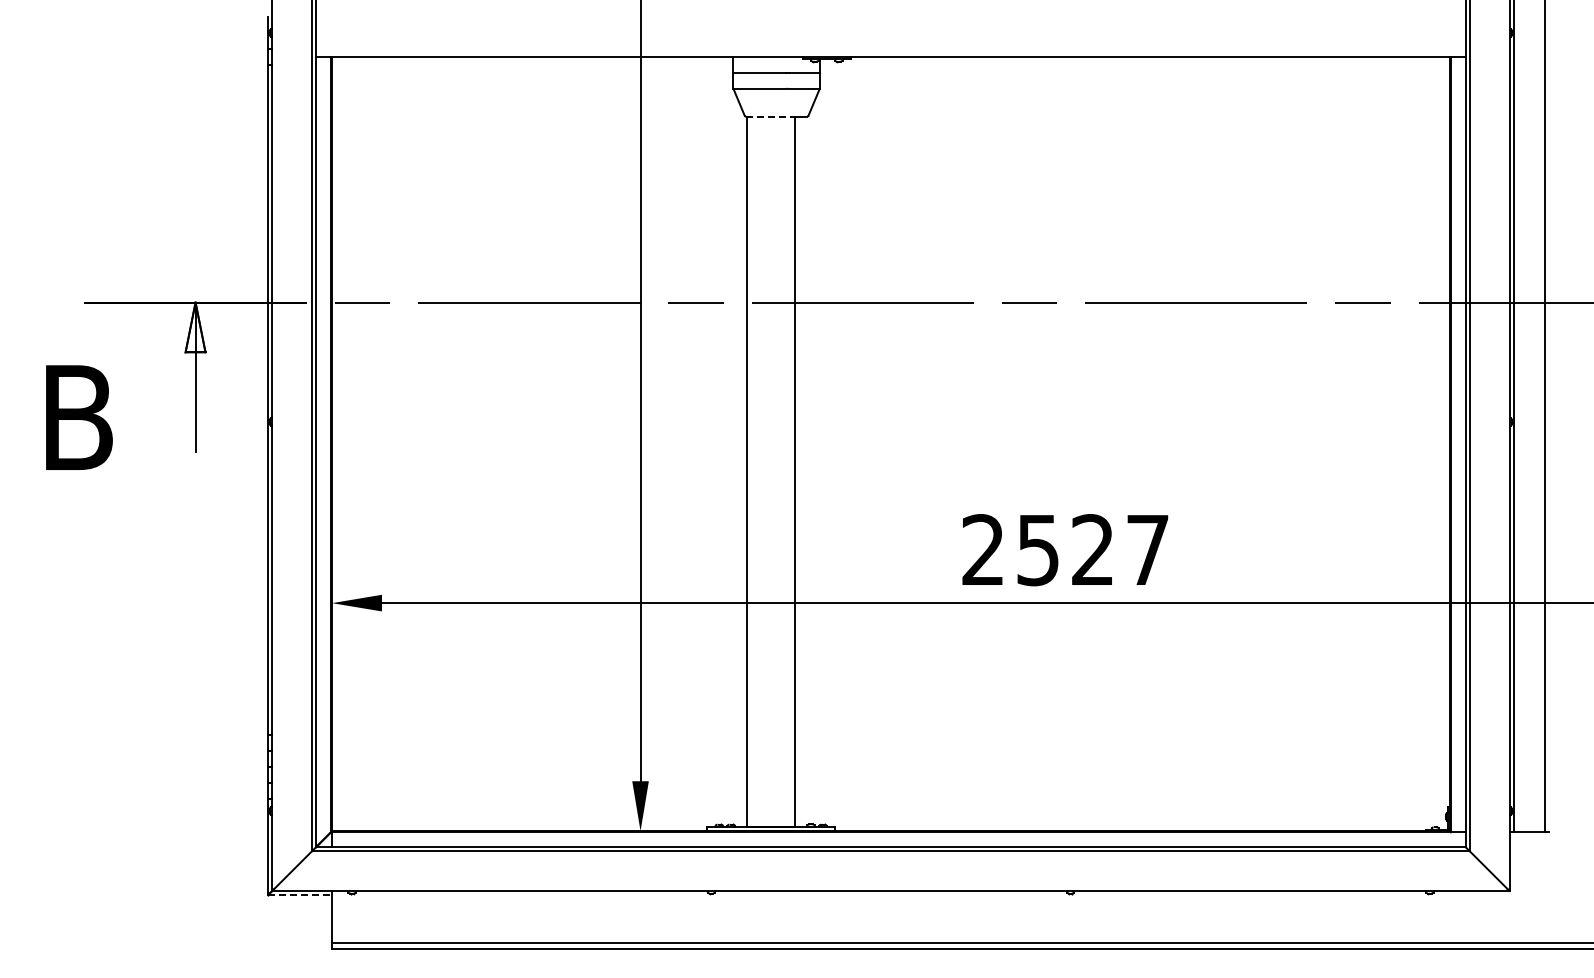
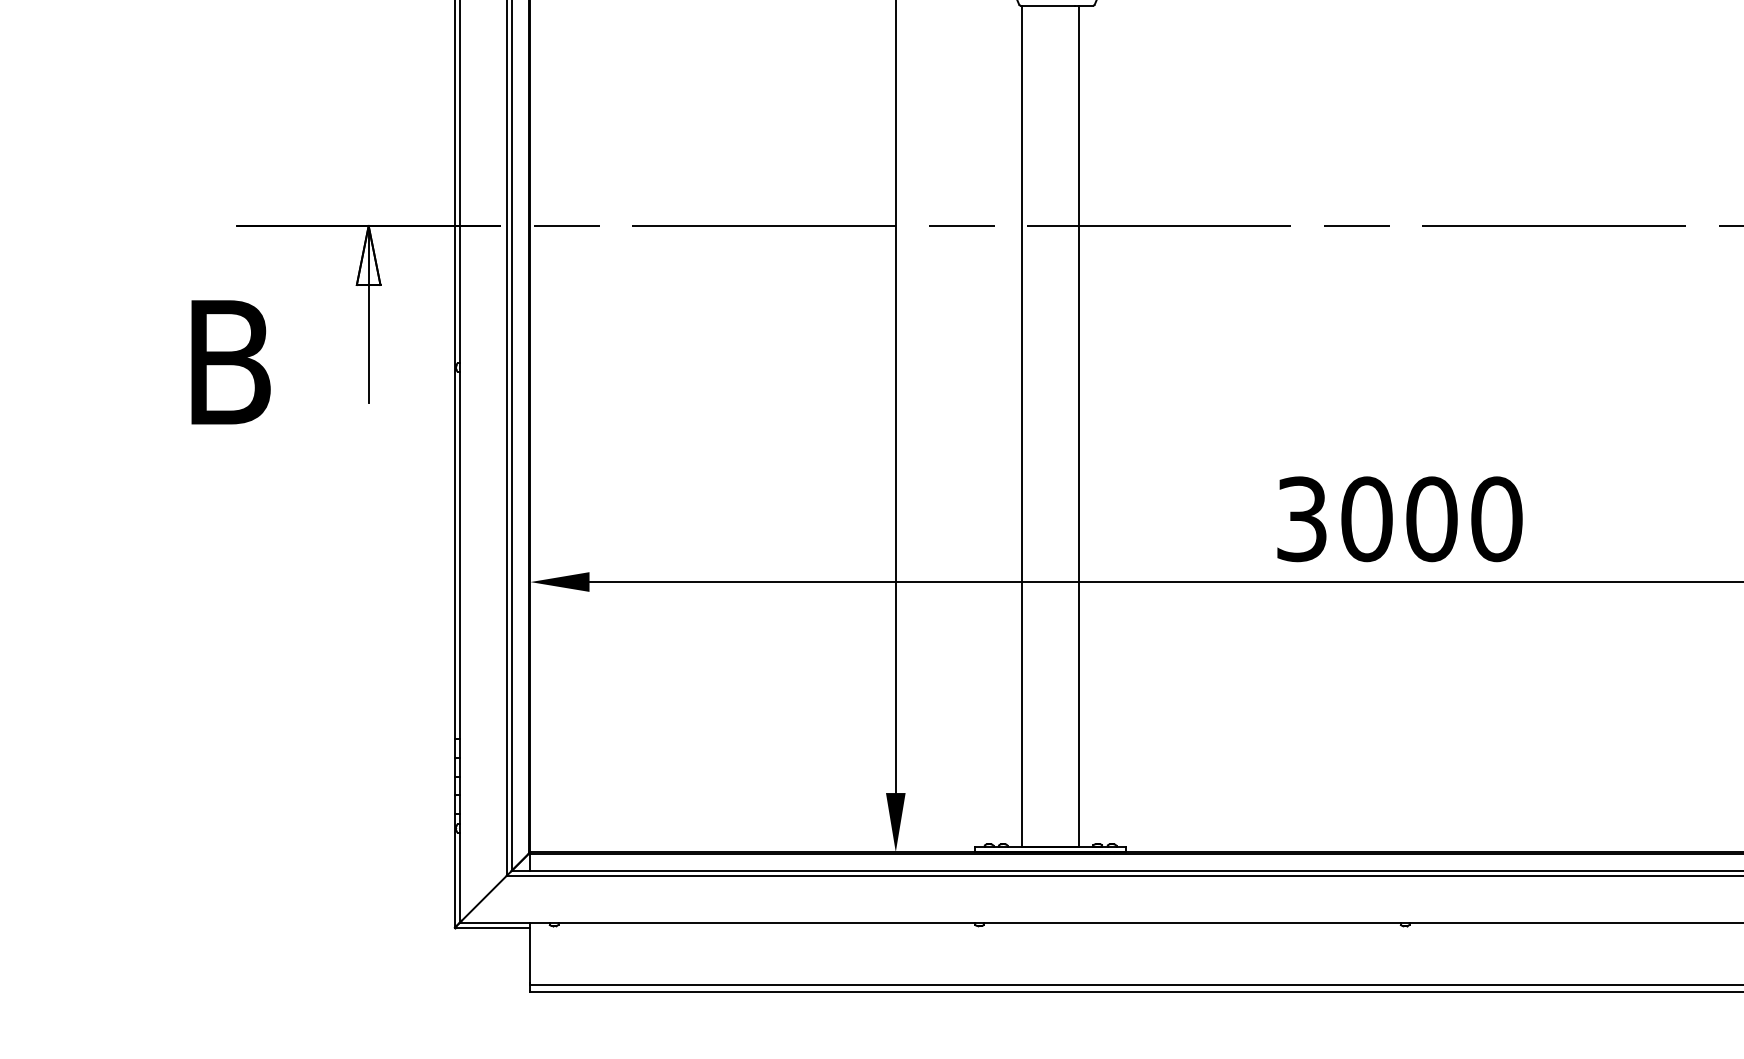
line: (769, 116) -> (1048, 5), dashed -> solid
text: (1065, 550) -> (1399, 519), 2527 -> 3000
line: (300, 895) -> (492, 928), dashed -> solid

